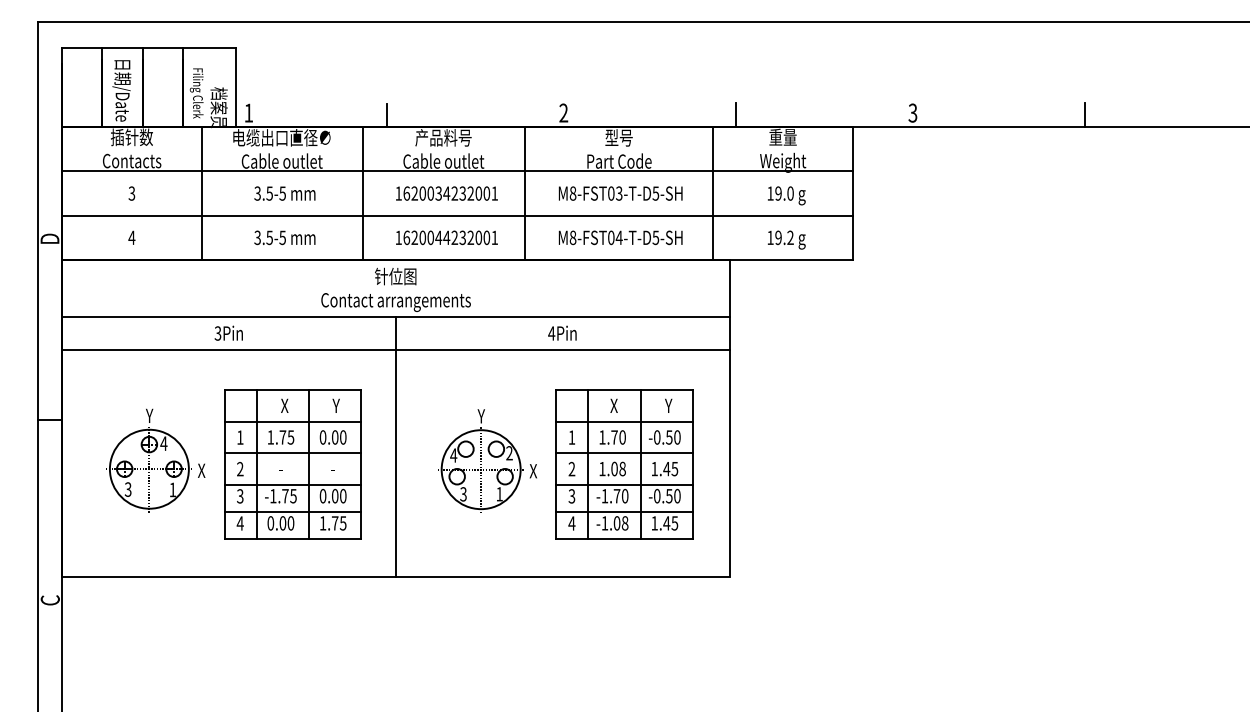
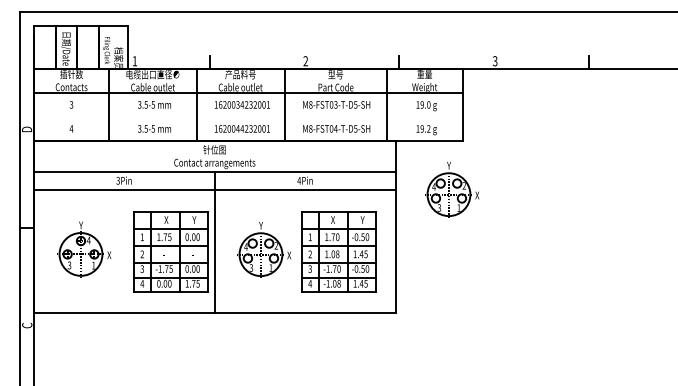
line: (456, 214) -> (247, 116), removed
part: (834, 349) -> (452, 189), added
part: (292, 463) -> (170, 251), moved

